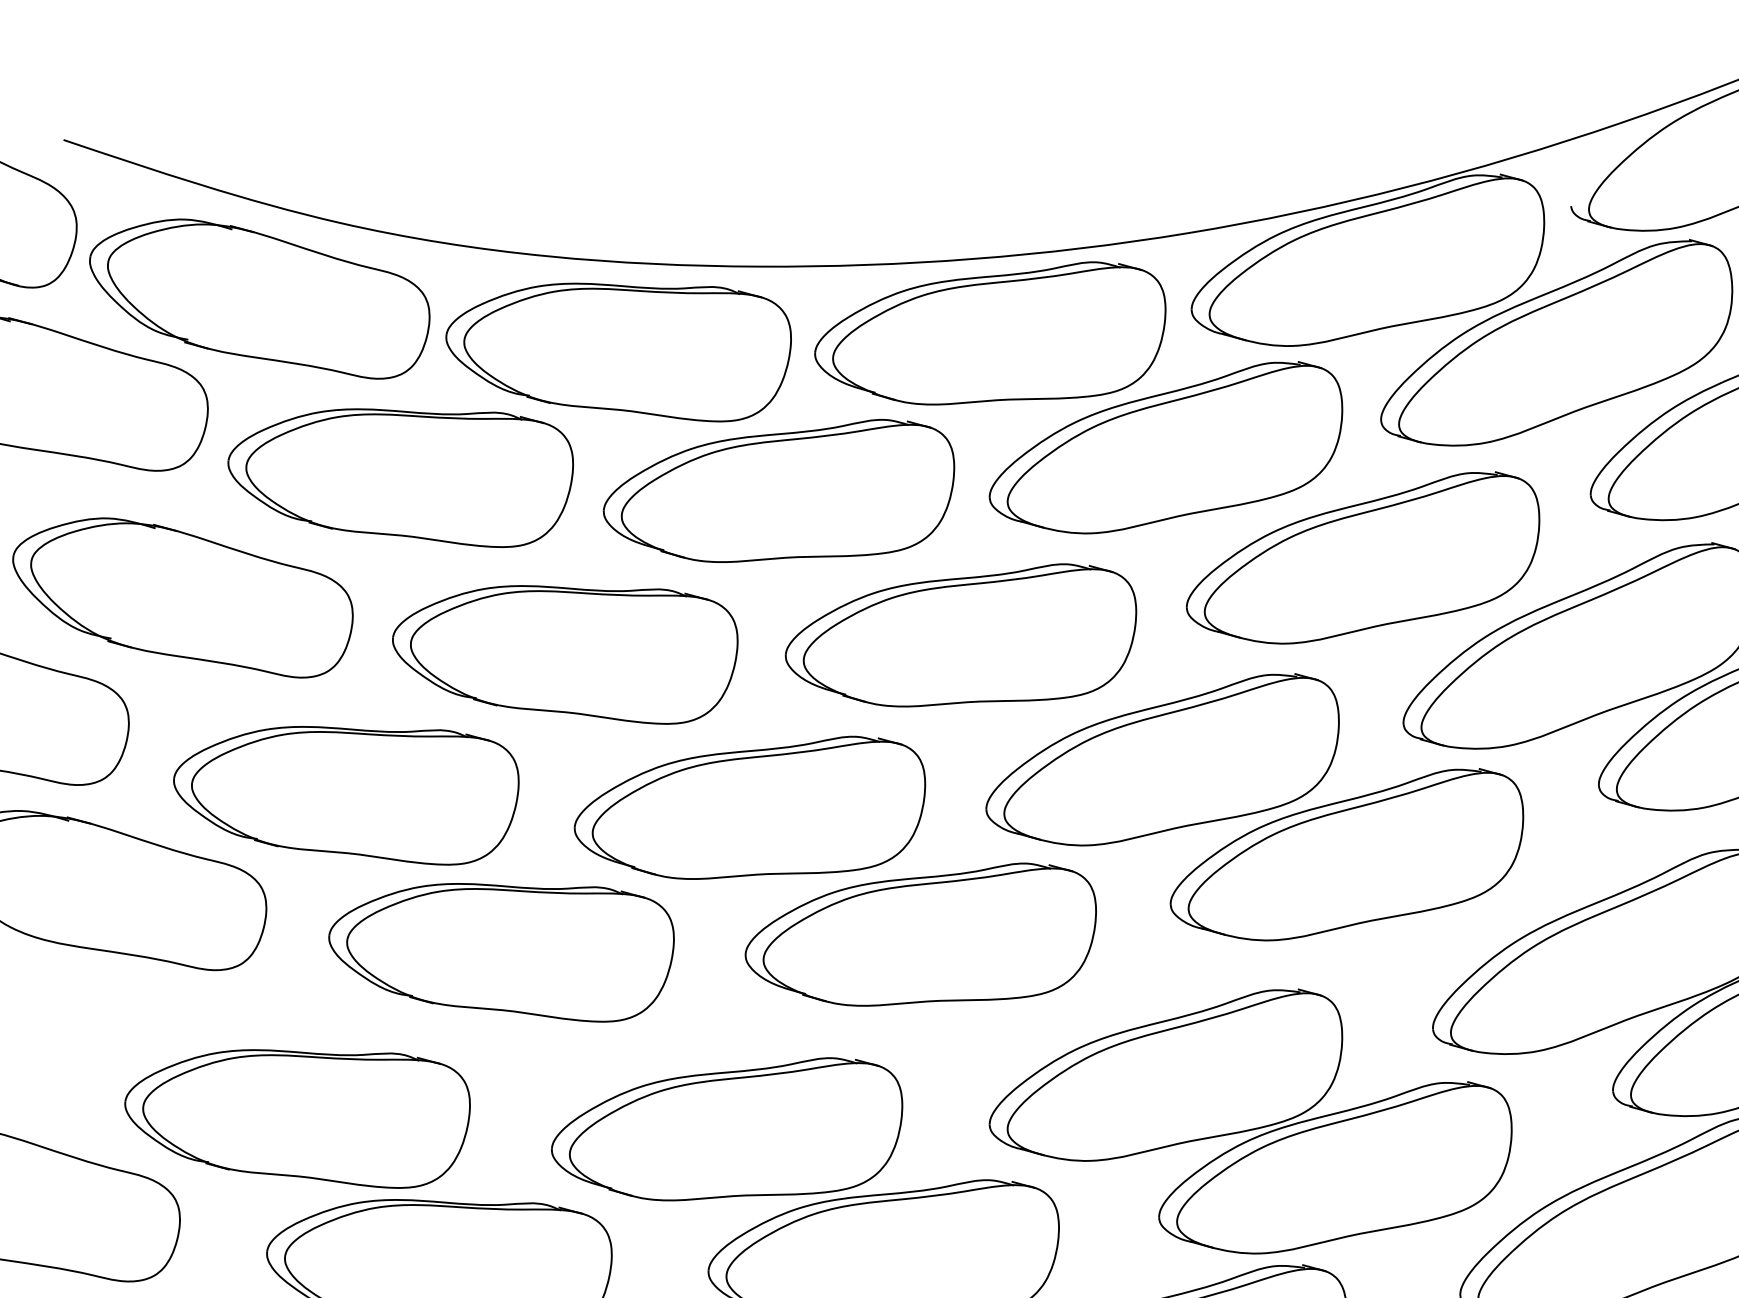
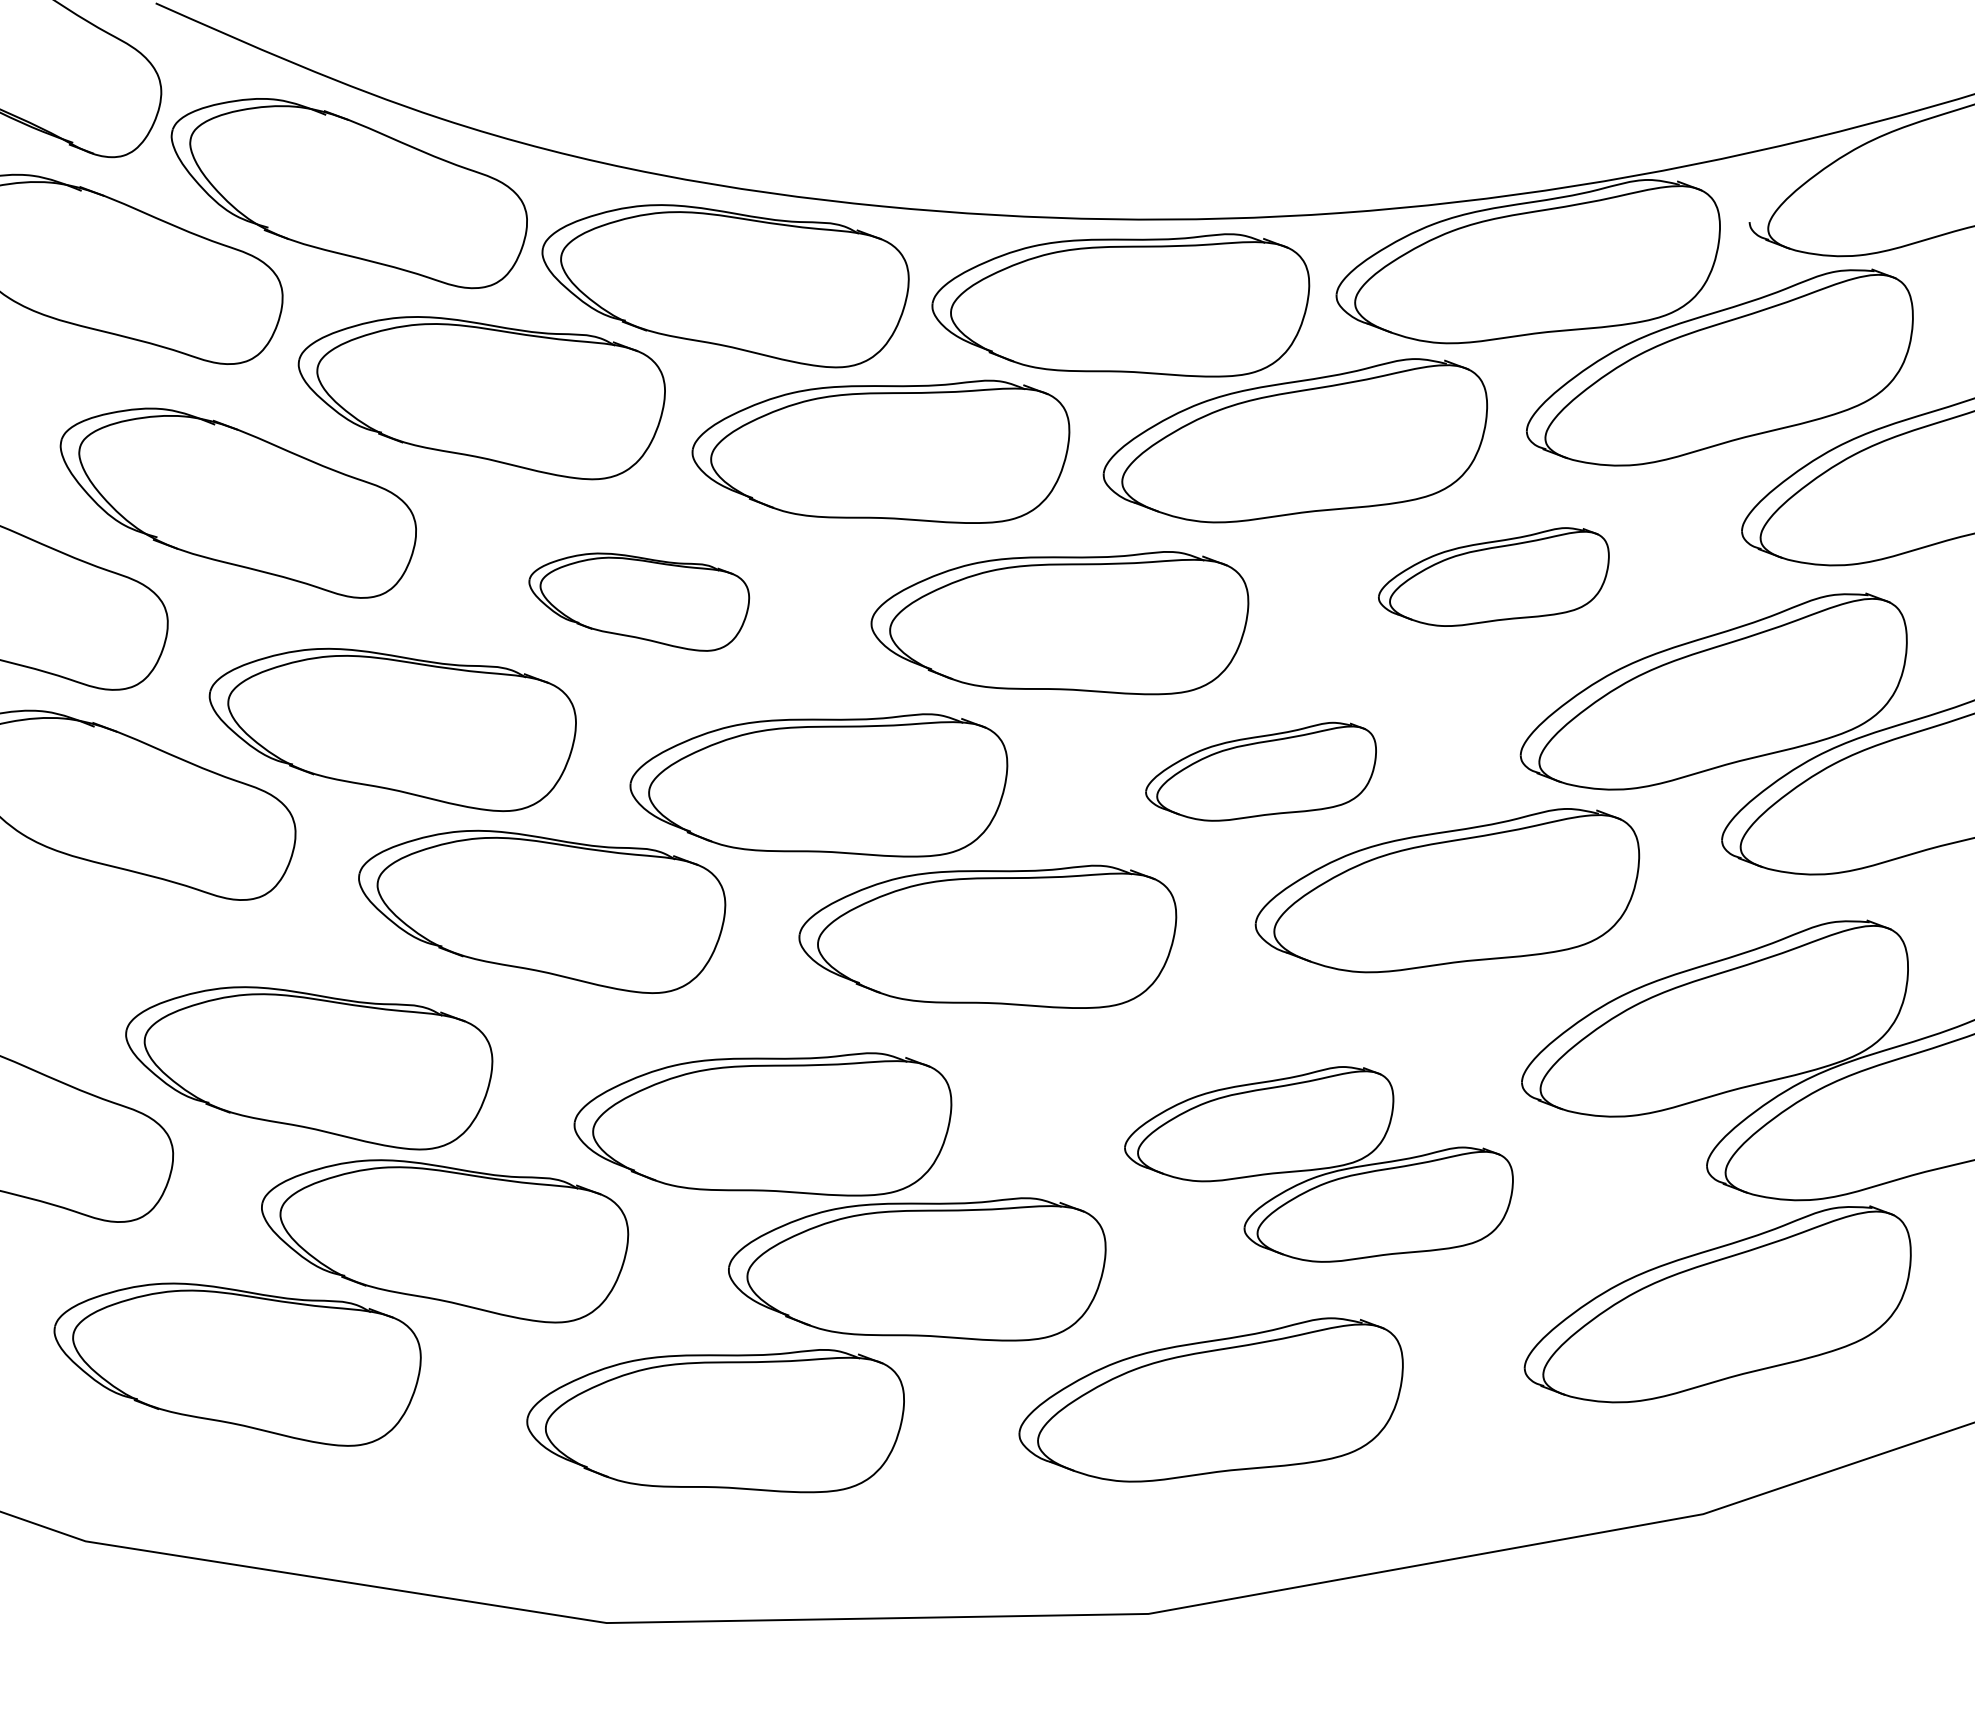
part: (1362, 559) -> (1493, 576), size x0.6
part: (567, 657) -> (639, 602), size x0.6
part: (1161, 761) -> (1260, 771), size x0.6
part: (1250, 1123) -> (1318, 1164), size x0.7

